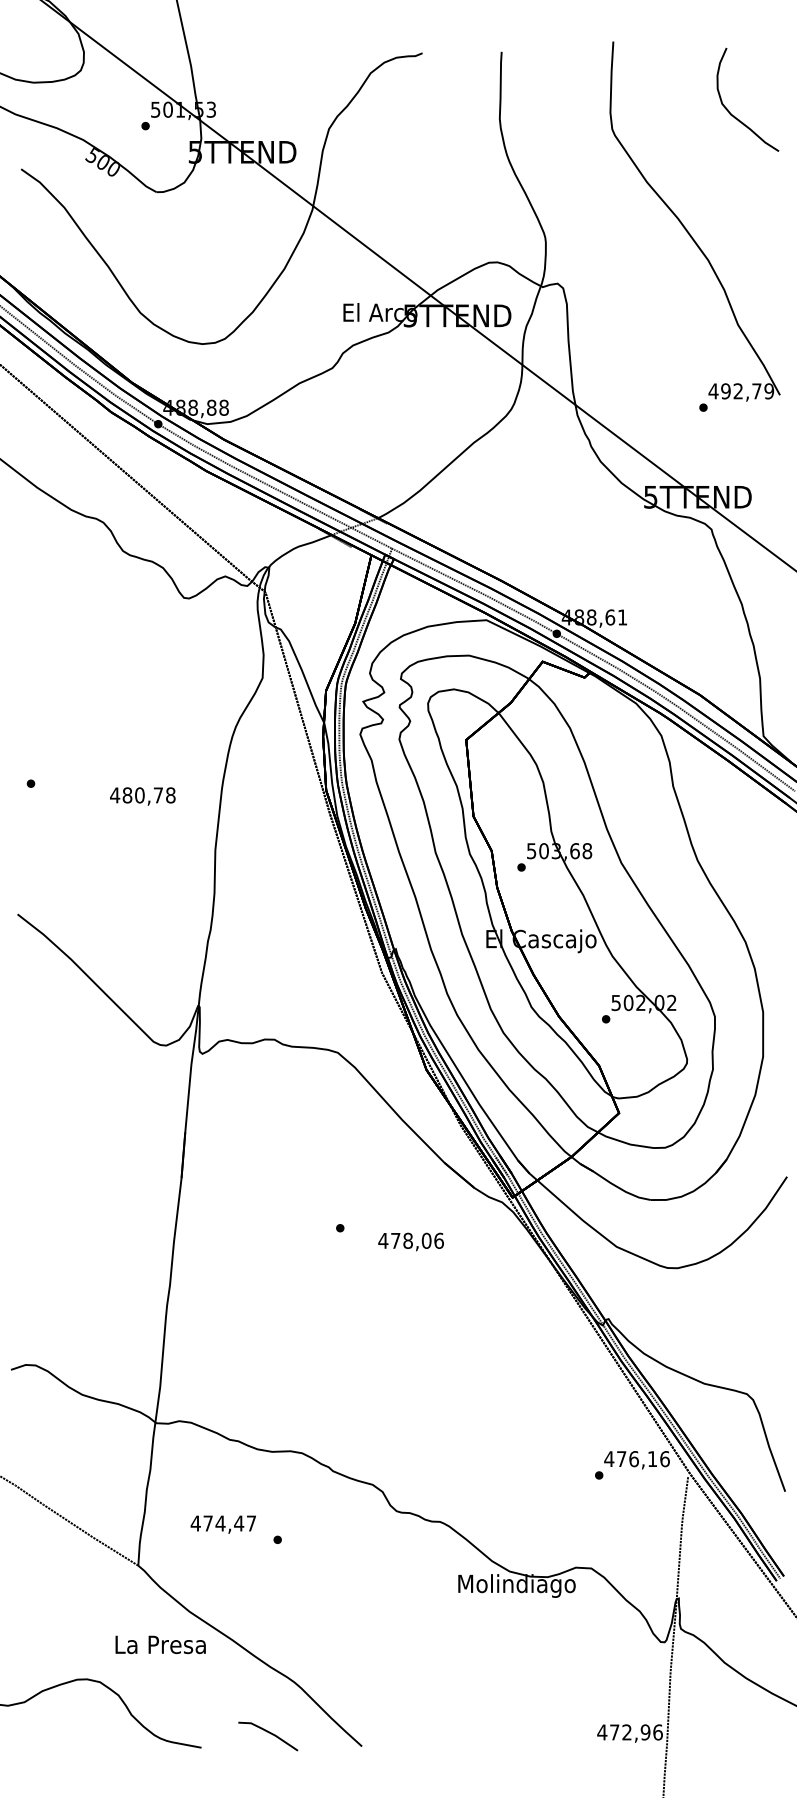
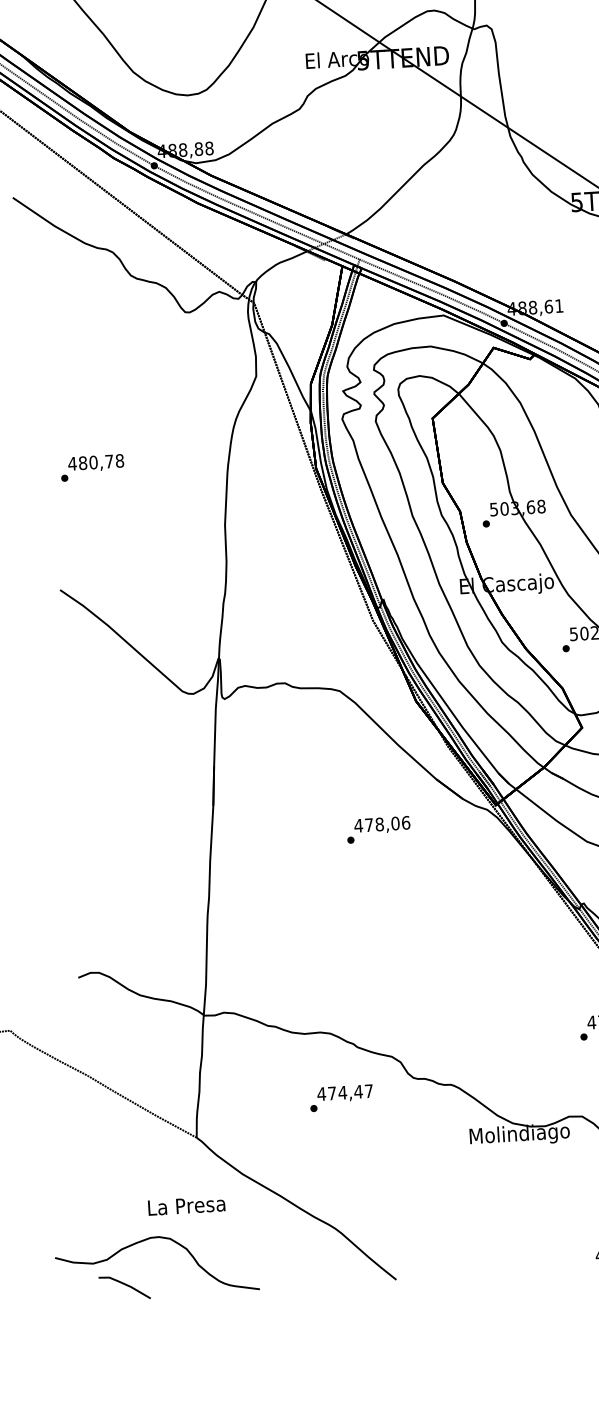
text: (142, 796) -> (95, 463), moved
text: (410, 1241) -> (381, 824), moved
text: (222, 1524) -> (344, 1093), moved
text: (160, 1644) -> (186, 1205), moved
line: (270, 1734) -> (126, 1286), moved

